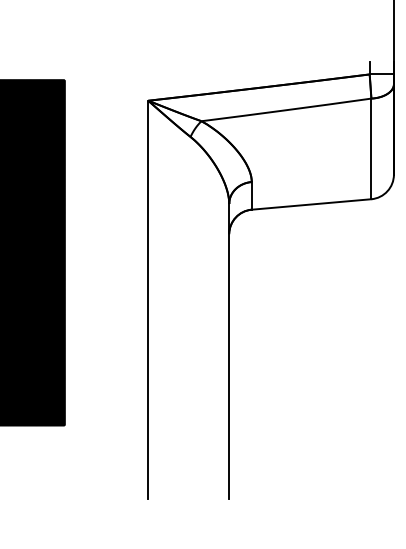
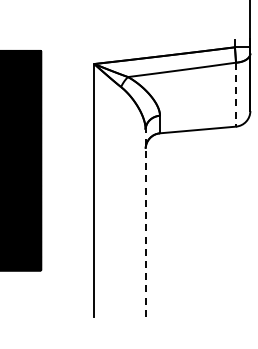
line: (372, 148) -> (236, 94), solid -> dashed
line: (228, 351) -> (145, 223), solid -> dashed

